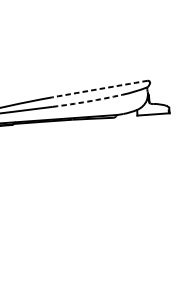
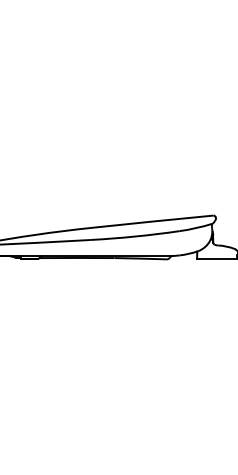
arc: (100, 88) -> (152, 221), dashed -> solid
arc: (87, 101) -> (135, 236), dashed -> solid

